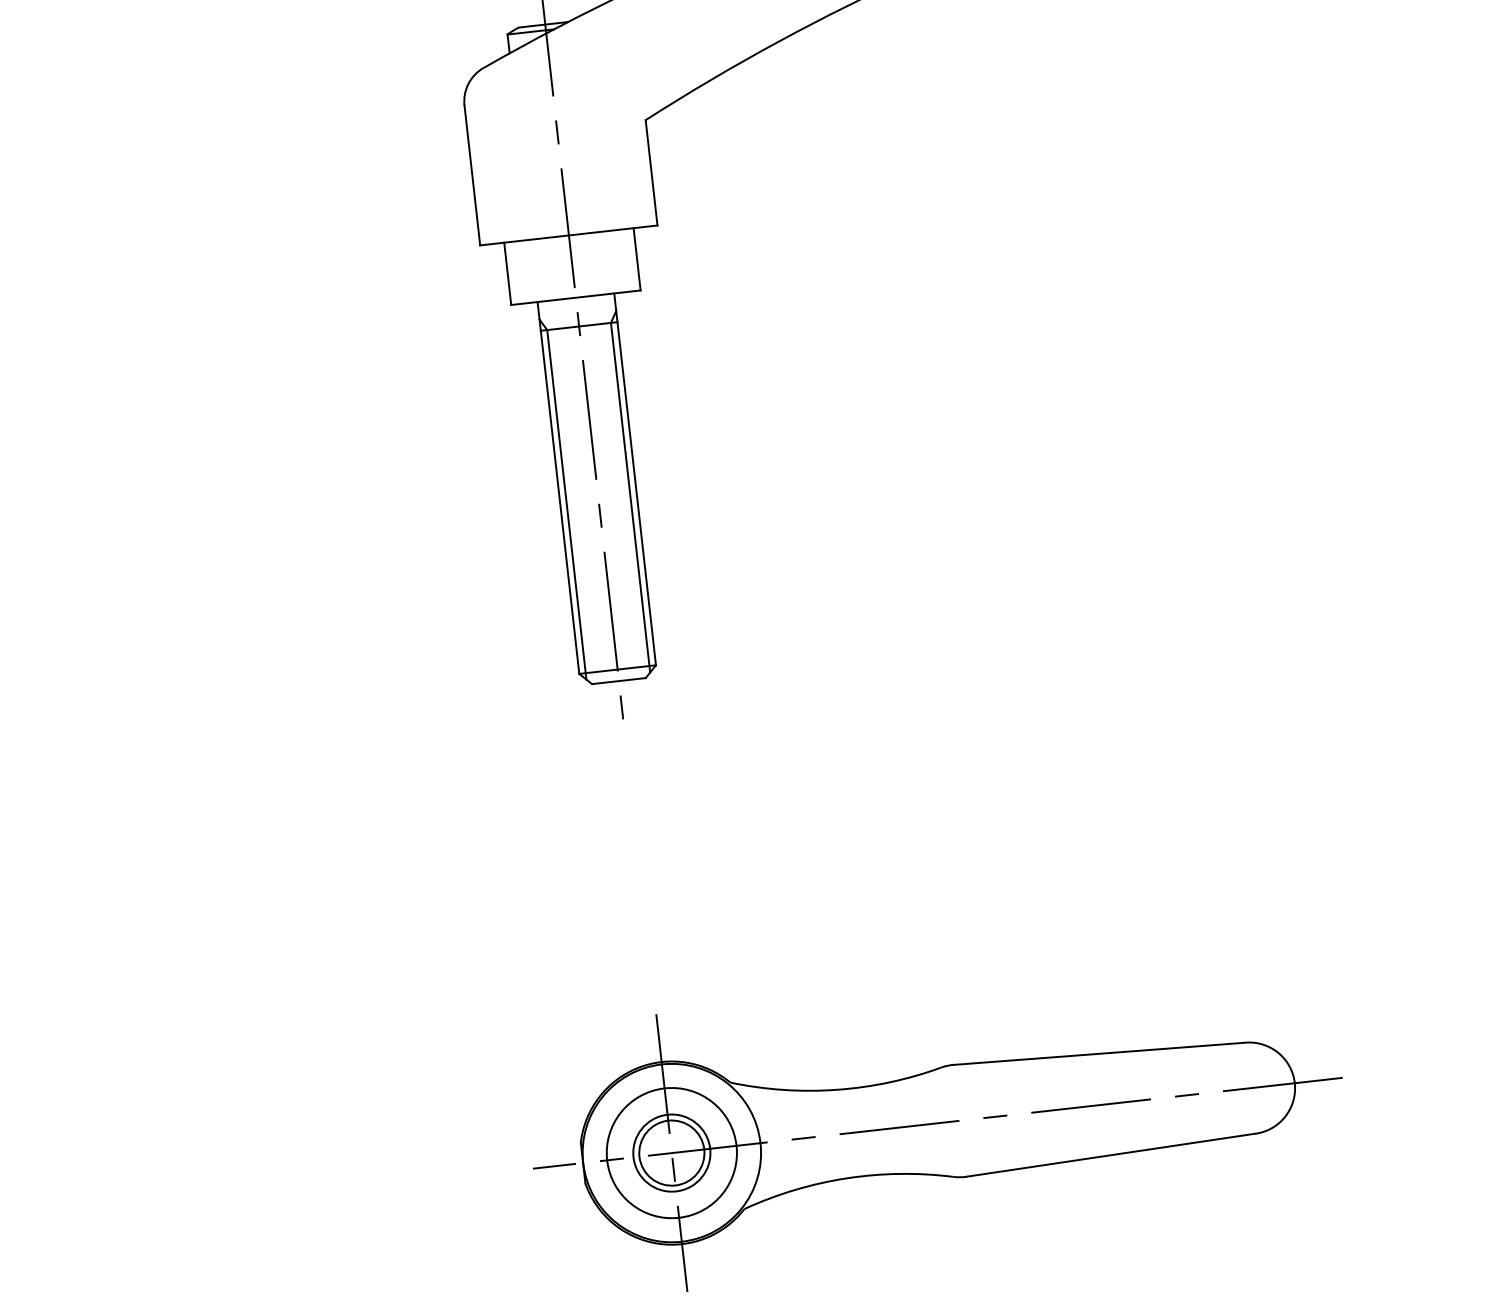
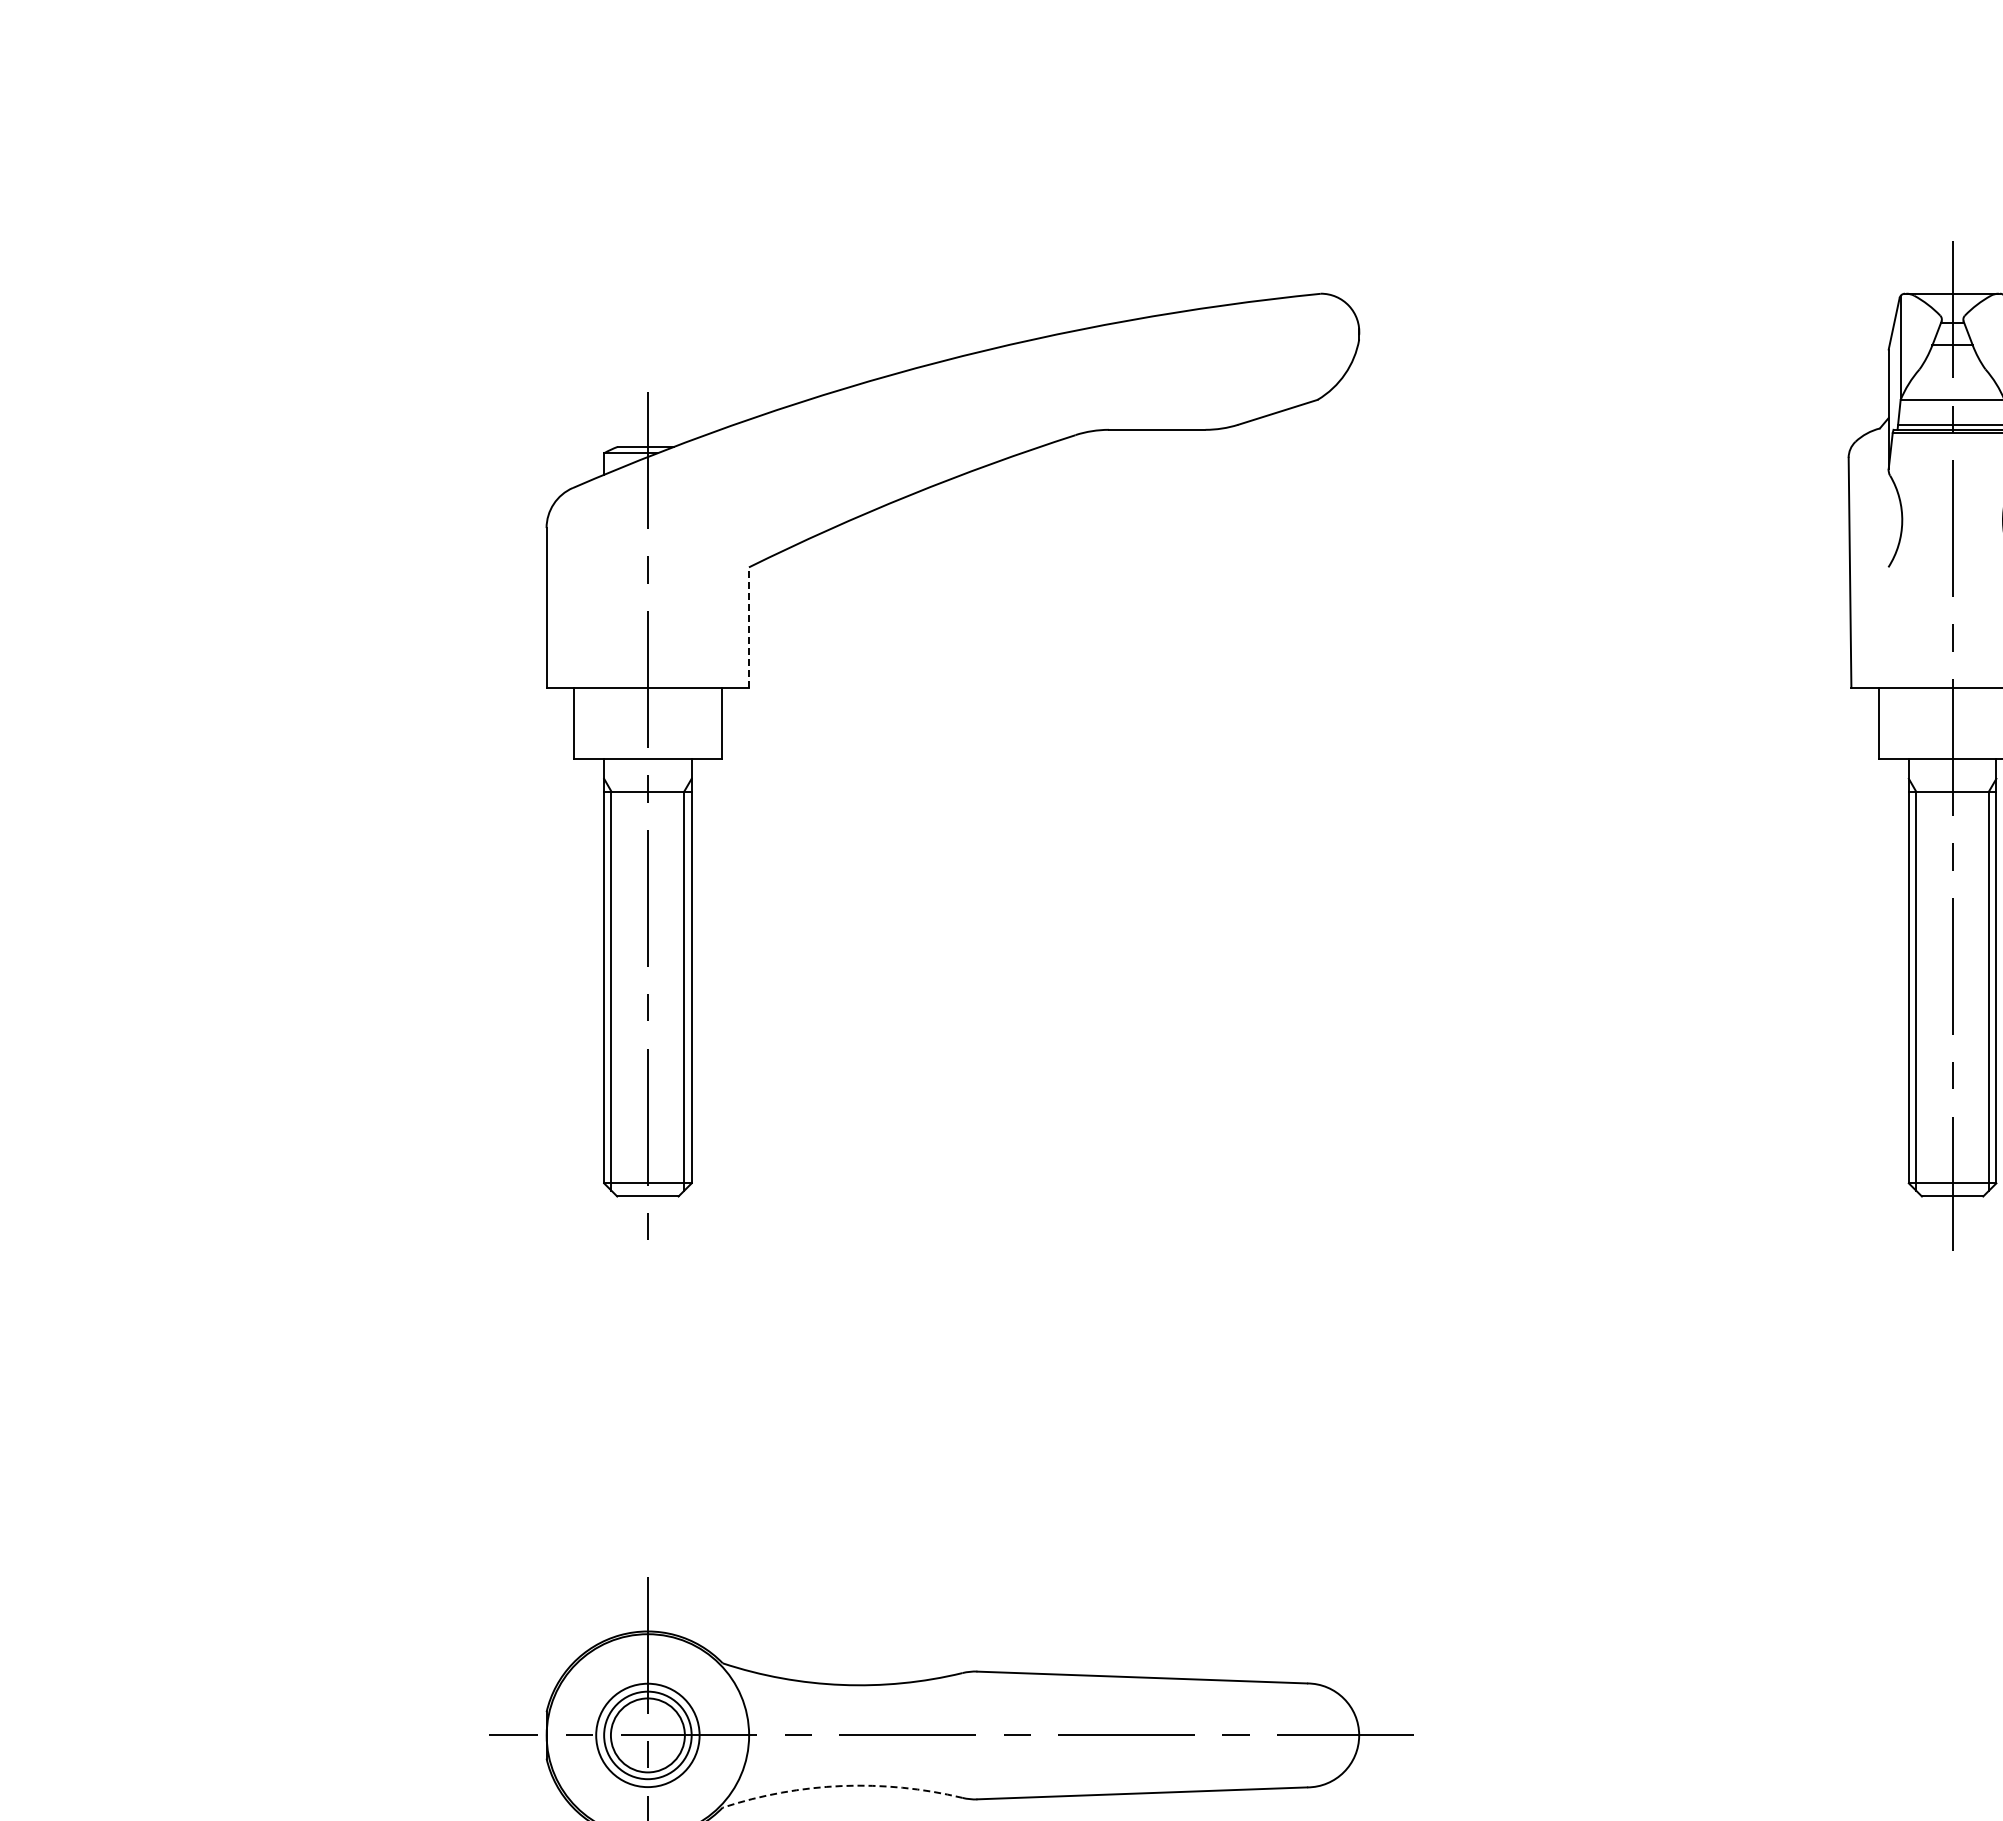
line: (651, 171) -> (749, 626), solid -> dashed
circle: (671, 1153) -> (647, 1735), size x0.7
arc: (846, 1178) -> (841, 1786), solid -> dashed

